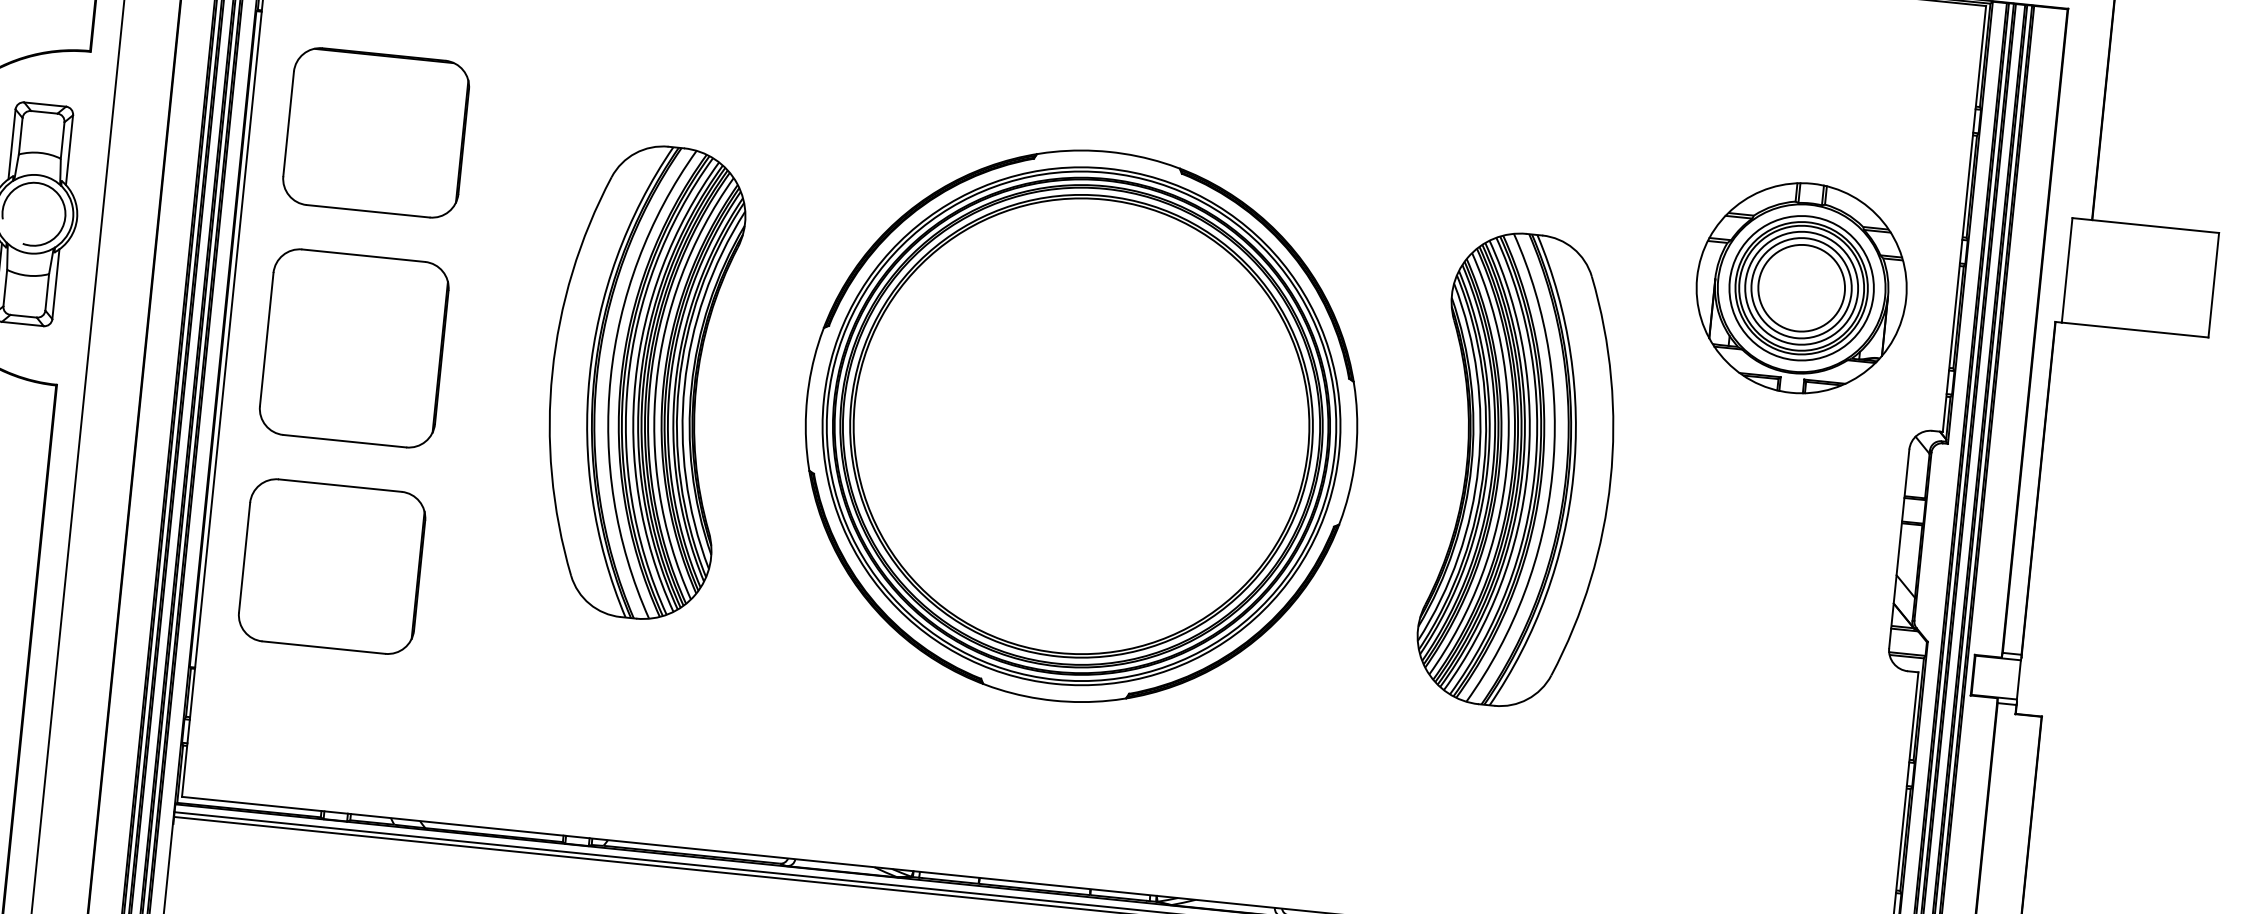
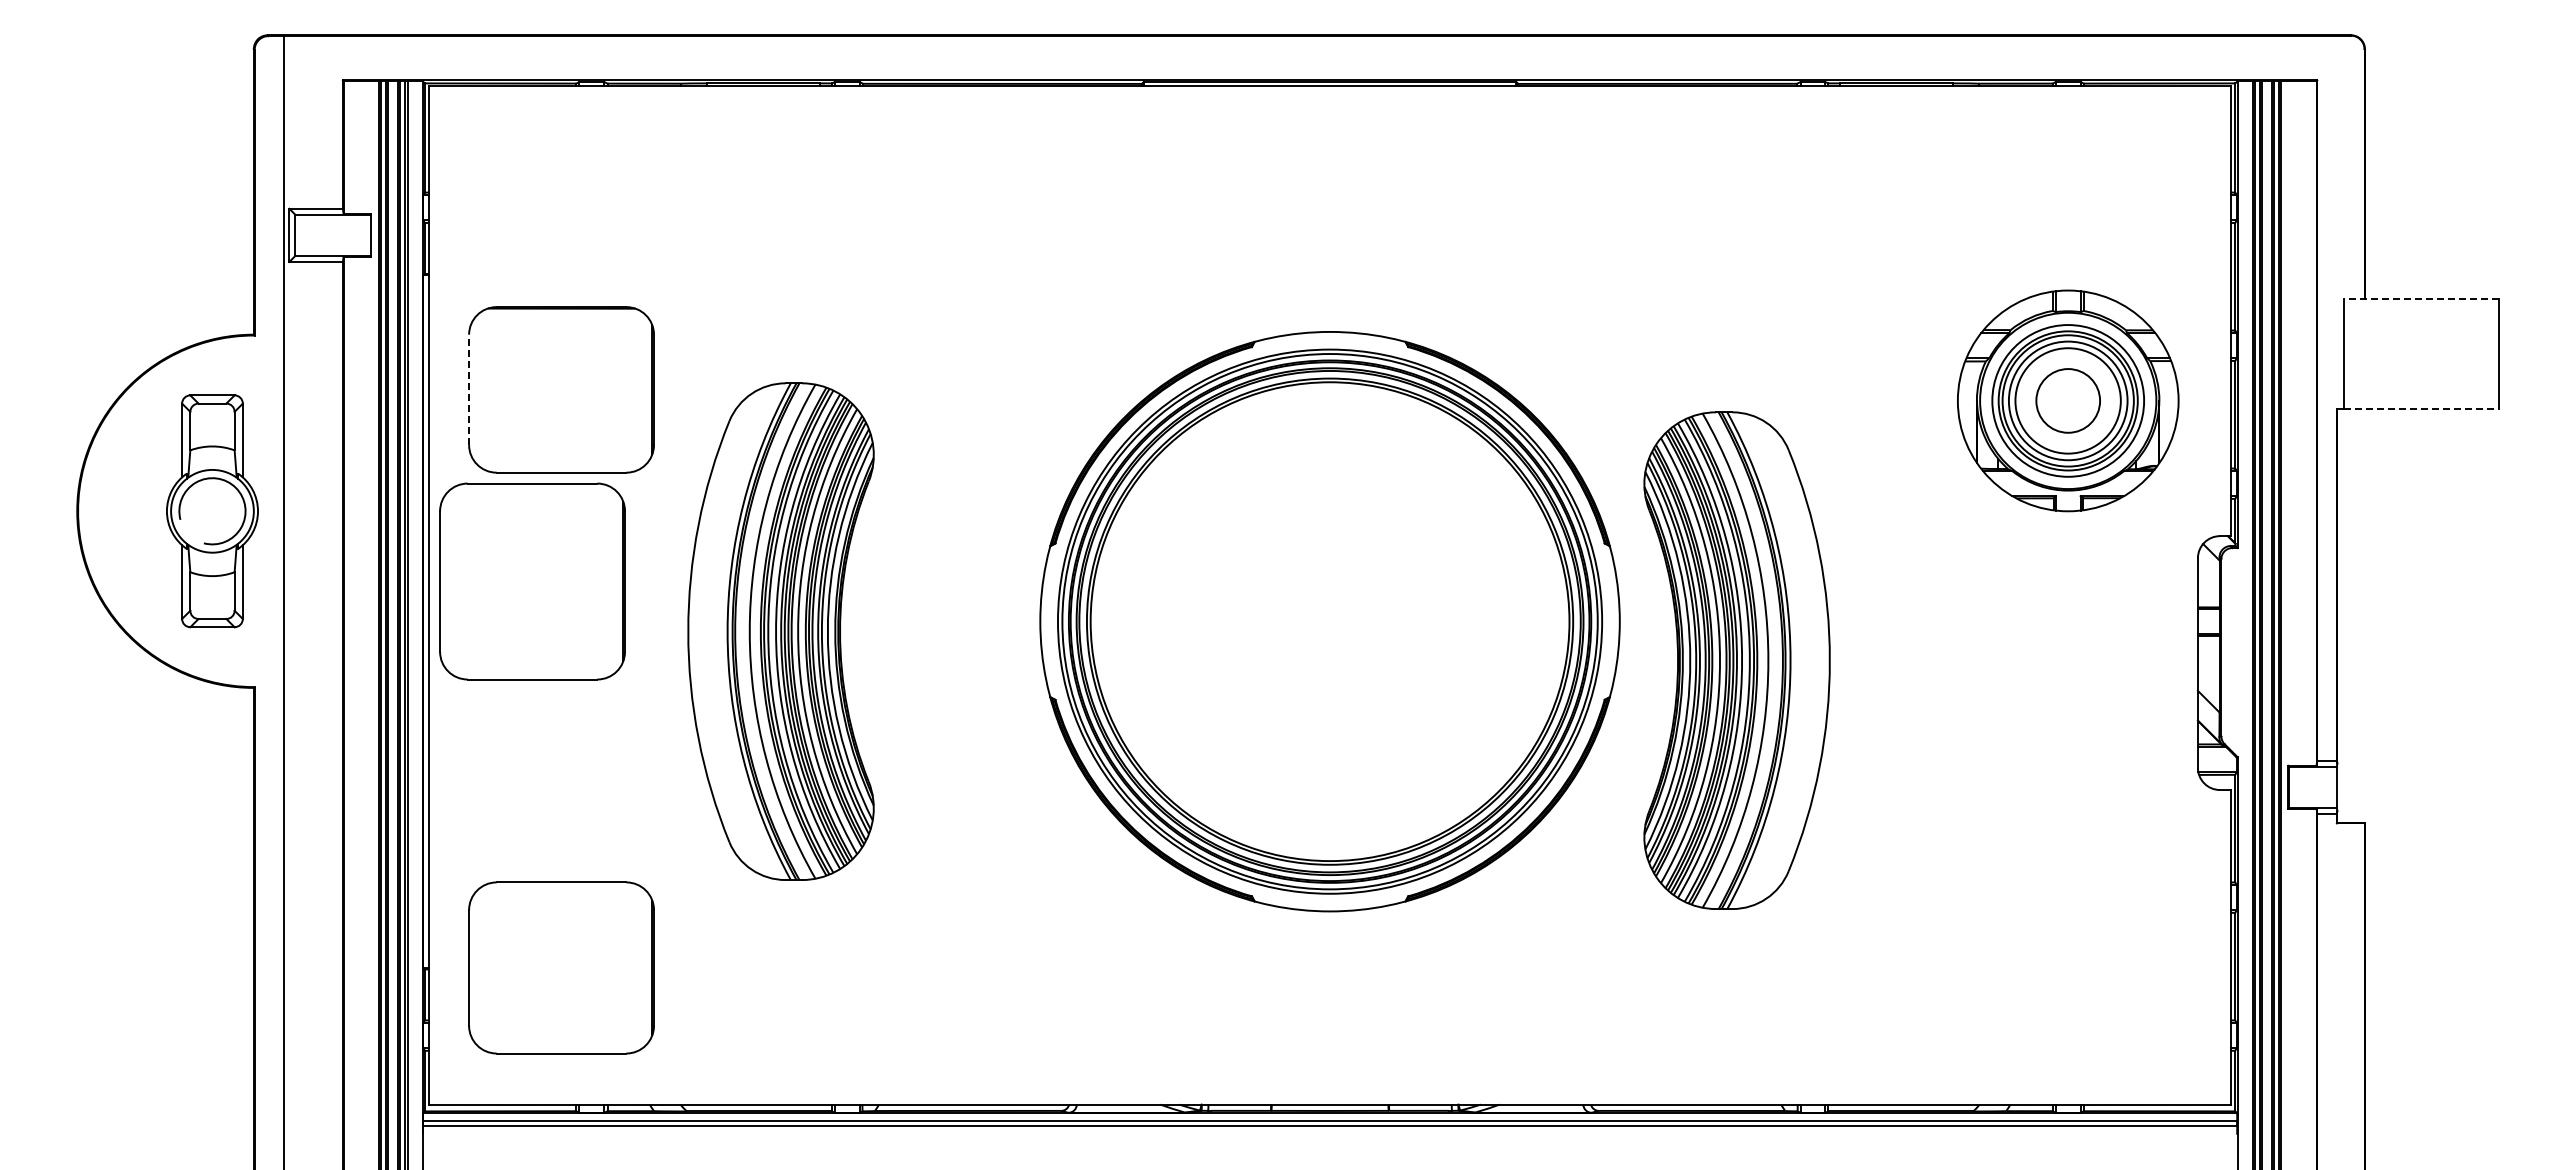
line: (289, 123) -> (469, 389), solid -> dashed
line: (2145, 225) -> (2420, 298), solid -> dashed
circle: (1801, 287) -> (2067, 400), size x0.7
line: (2135, 330) -> (2421, 409), solid -> dashed
part: (354, 348) -> (532, 581), moved
part: (639, 381) -> (780, 631), moved
part: (1522, 470) -> (1736, 660), moved
part: (332, 566) -> (561, 967), moved

